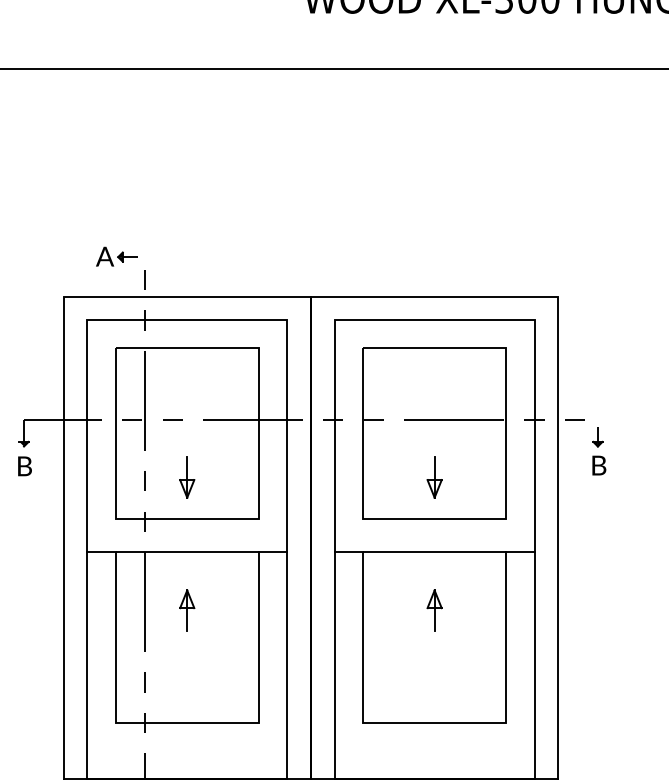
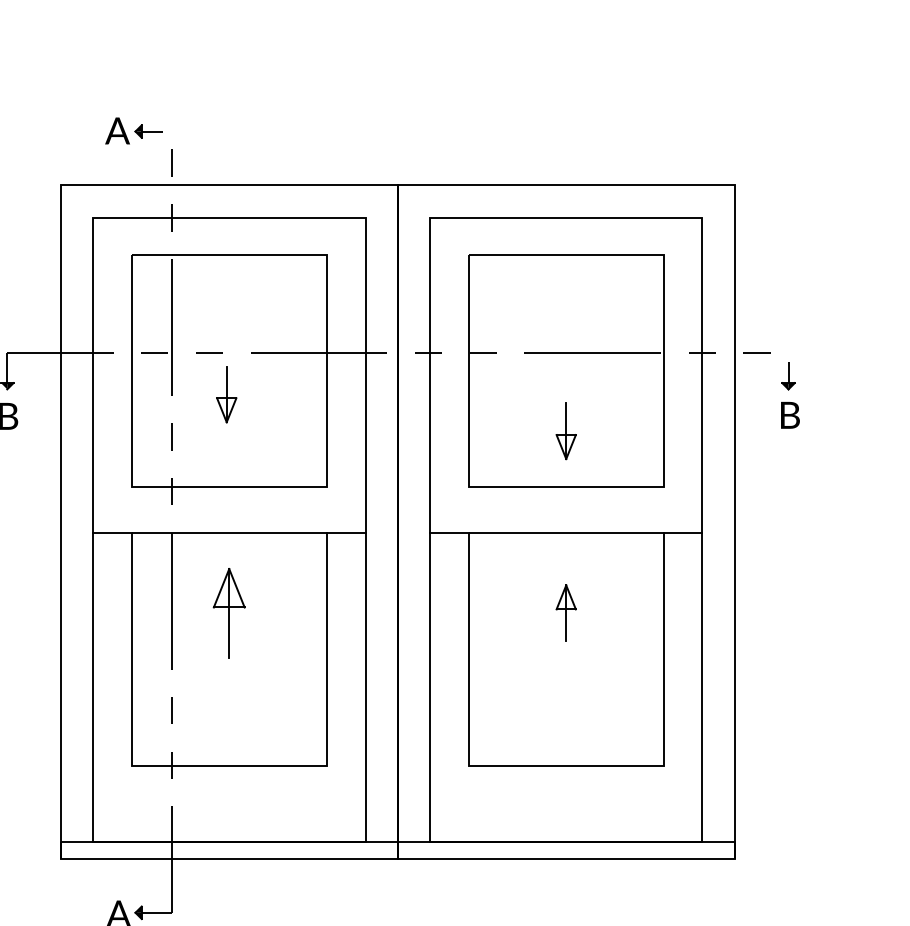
part: (187, 477) -> (227, 394), moved
part: (187, 610) -> (229, 612), size x1.6

